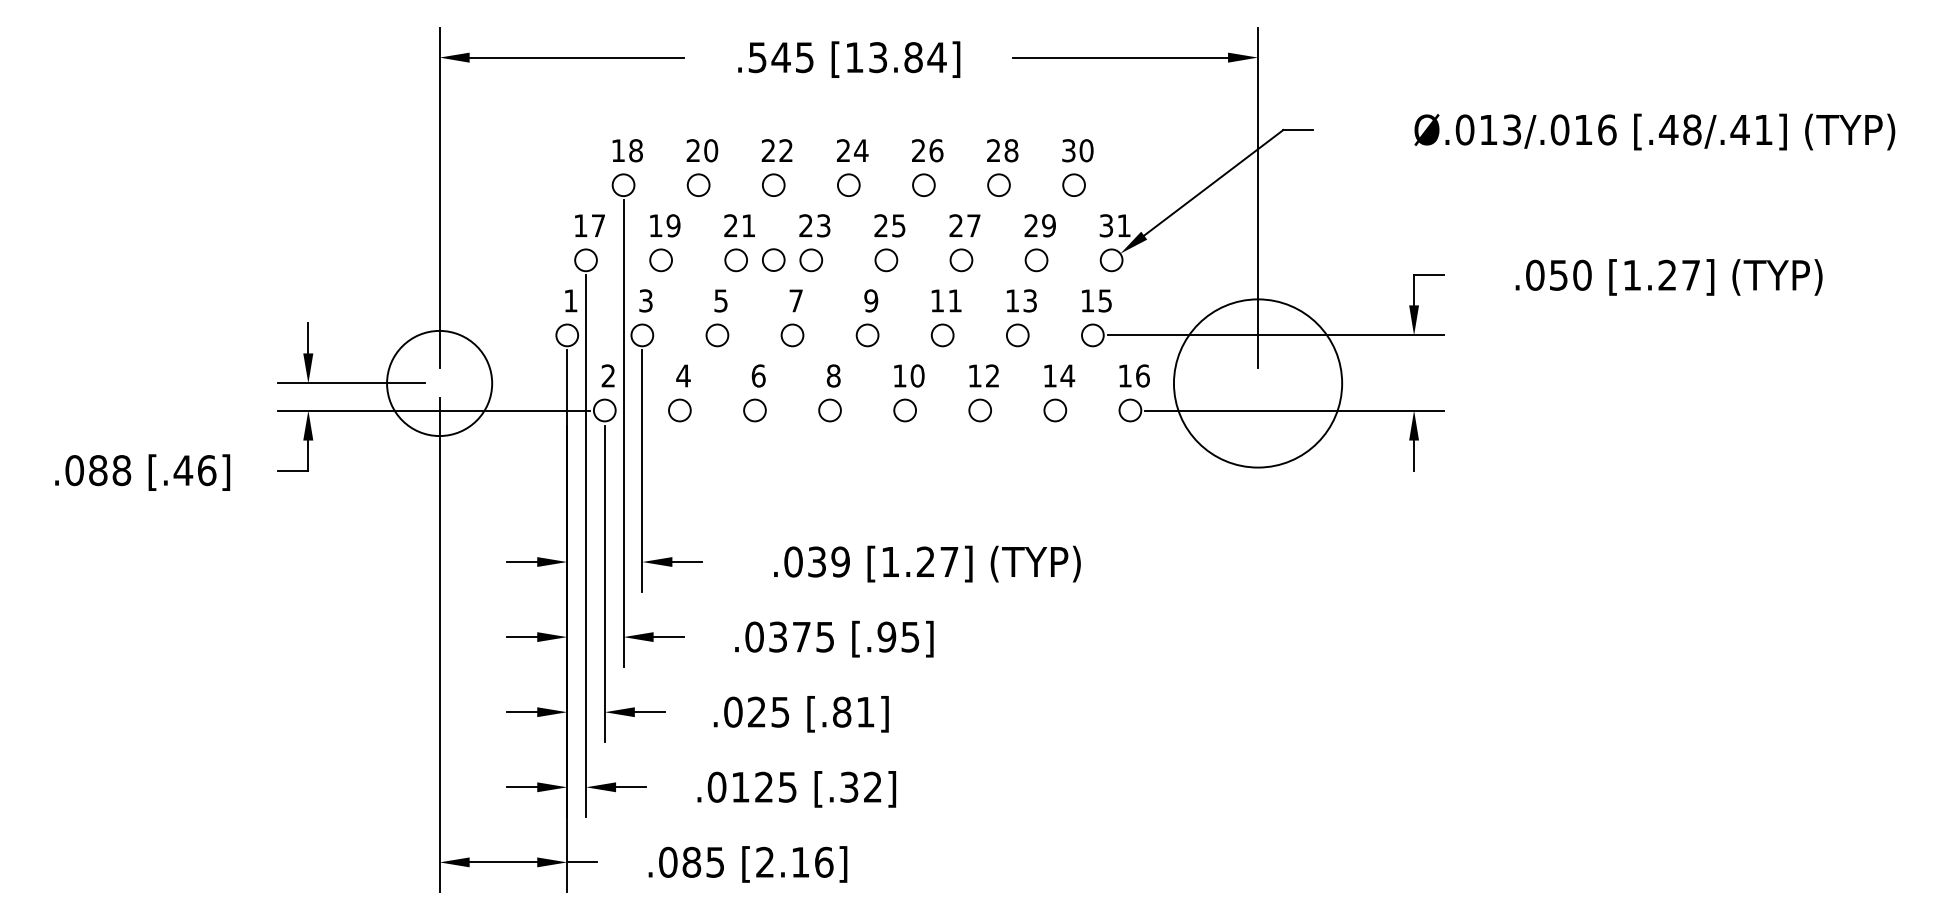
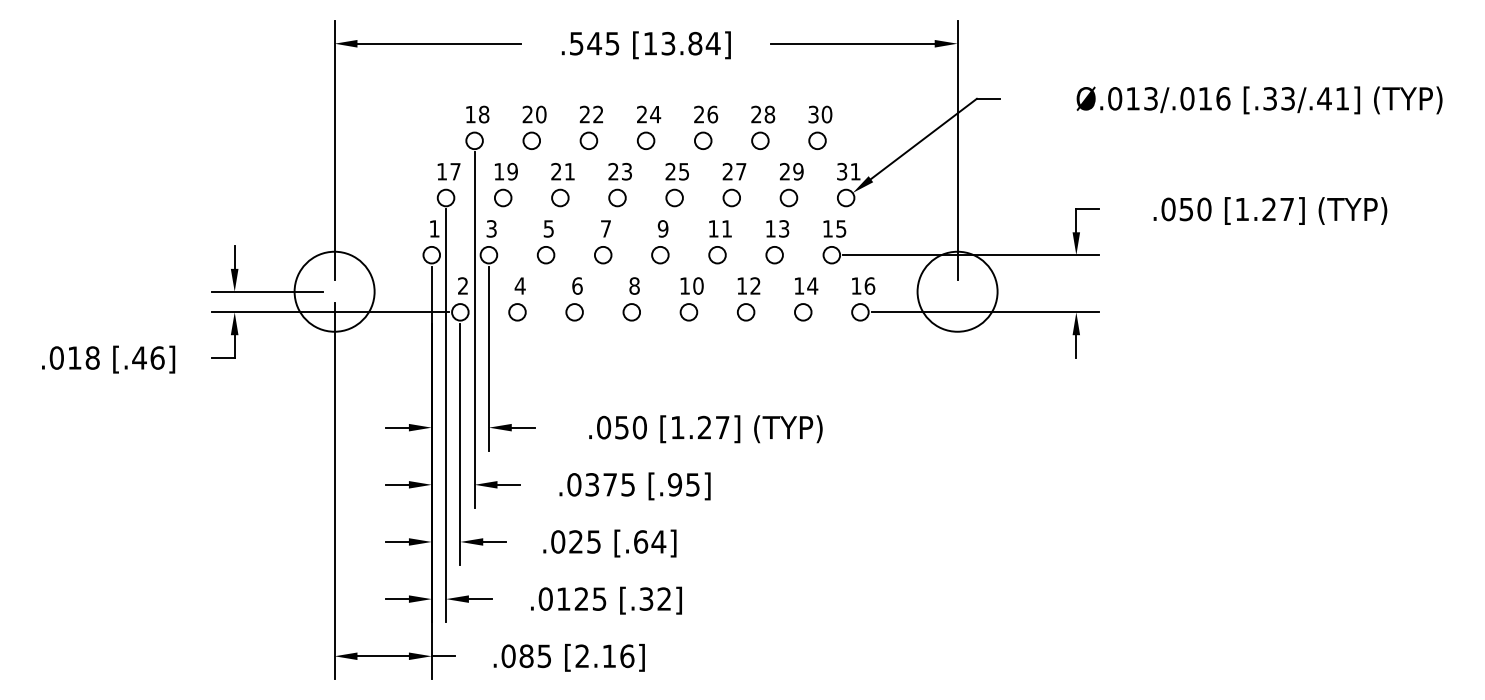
text: (1679, 129) -> (1278, 98), [.48/.41] -> [.33/.41]
circle: (773, 259) -> (588, 197), removed
circle: (1257, 383) -> (957, 291), size x0.62
text: (97, 469) -> (74, 357), .088 -> .018
text: (828, 561) -> (630, 427), .039 -> .050
text: (854, 711) -> (650, 541), [.81] -> [.64]

